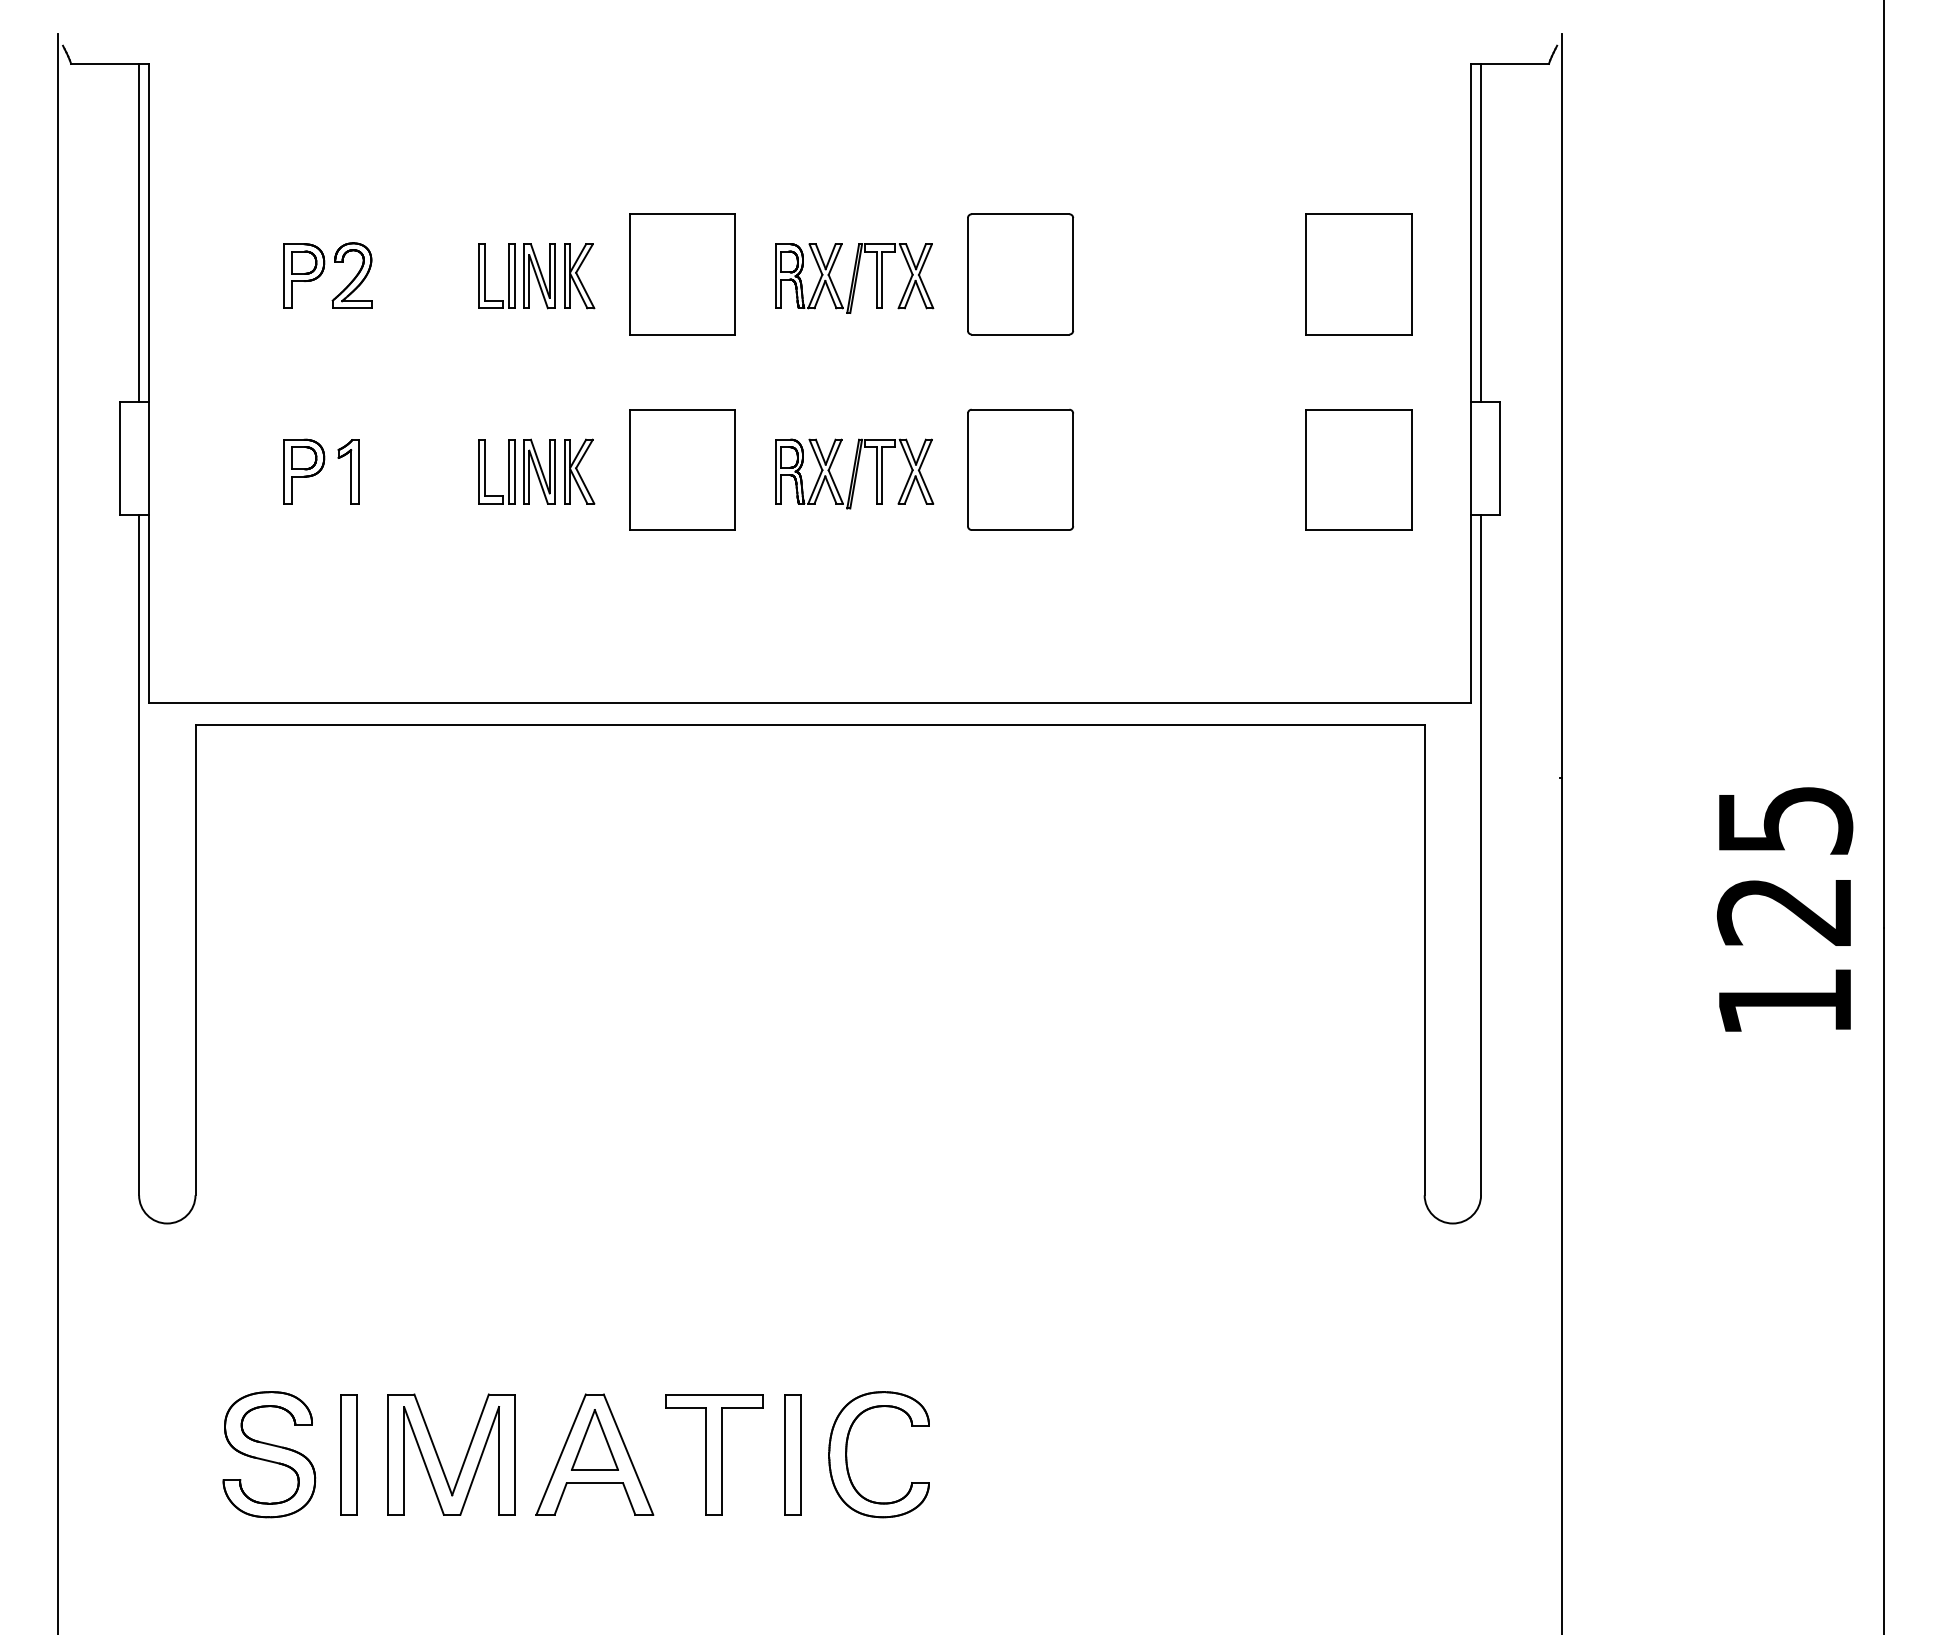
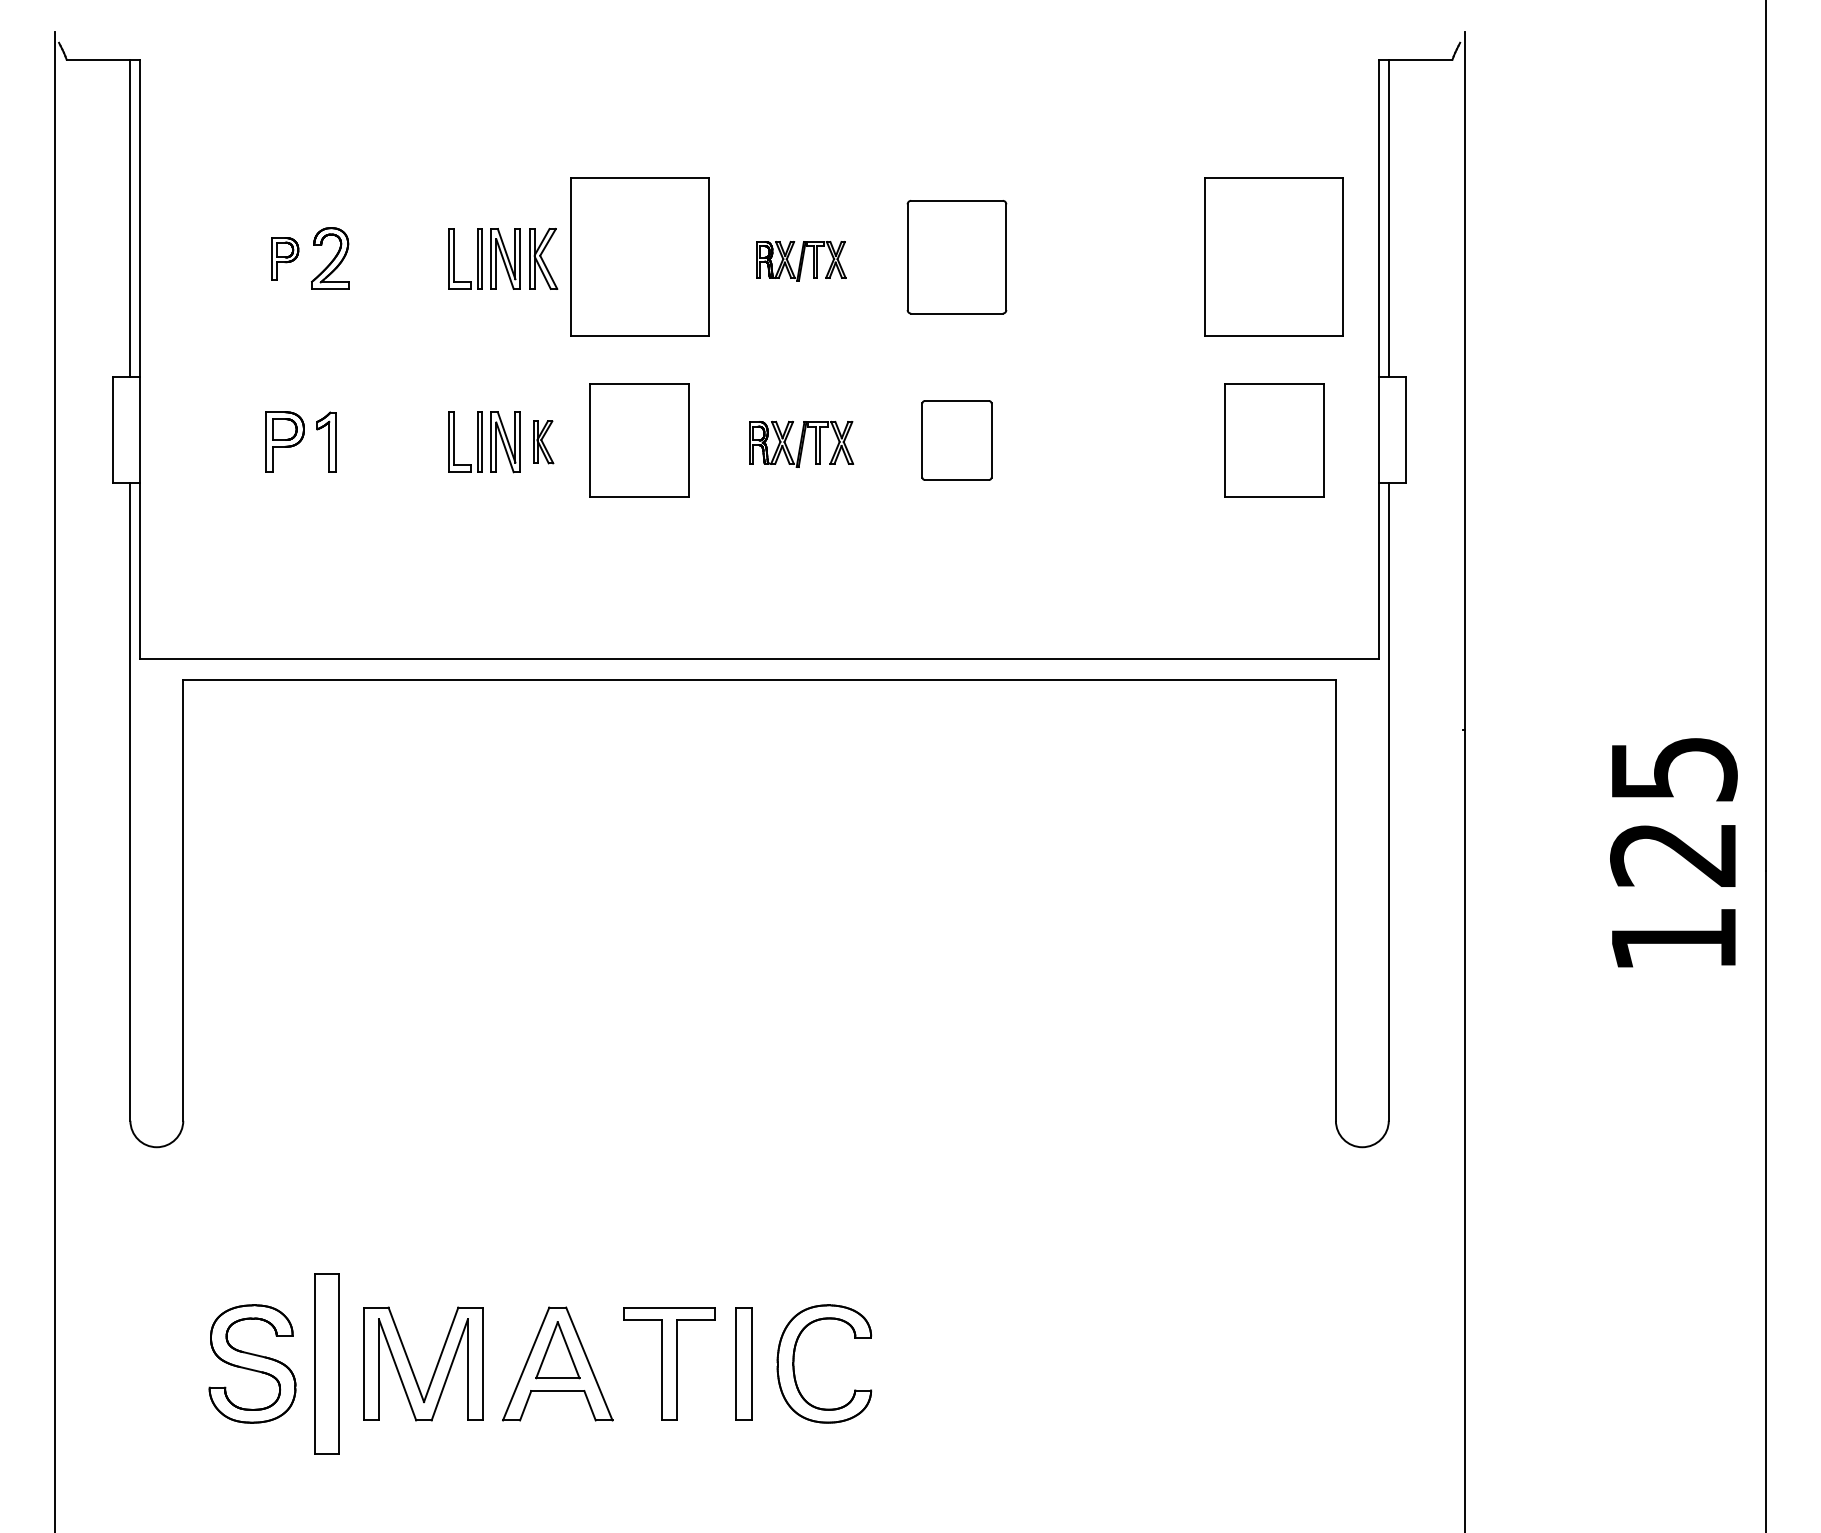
part: (682, 274) -> (639, 257), size x1.4
part: (1359, 274) -> (1274, 257), size x1.4
part: (303, 275) -> (284, 258), size x0.7
part: (854, 278) -> (801, 261), size x0.6
part: (1020, 469) -> (956, 440), size x0.7
part: (579, 471) -> (543, 442), size x0.7
part: (854, 474) -> (801, 444), size x0.7
part: (349, 1454) -> (327, 1363), size x1.6

